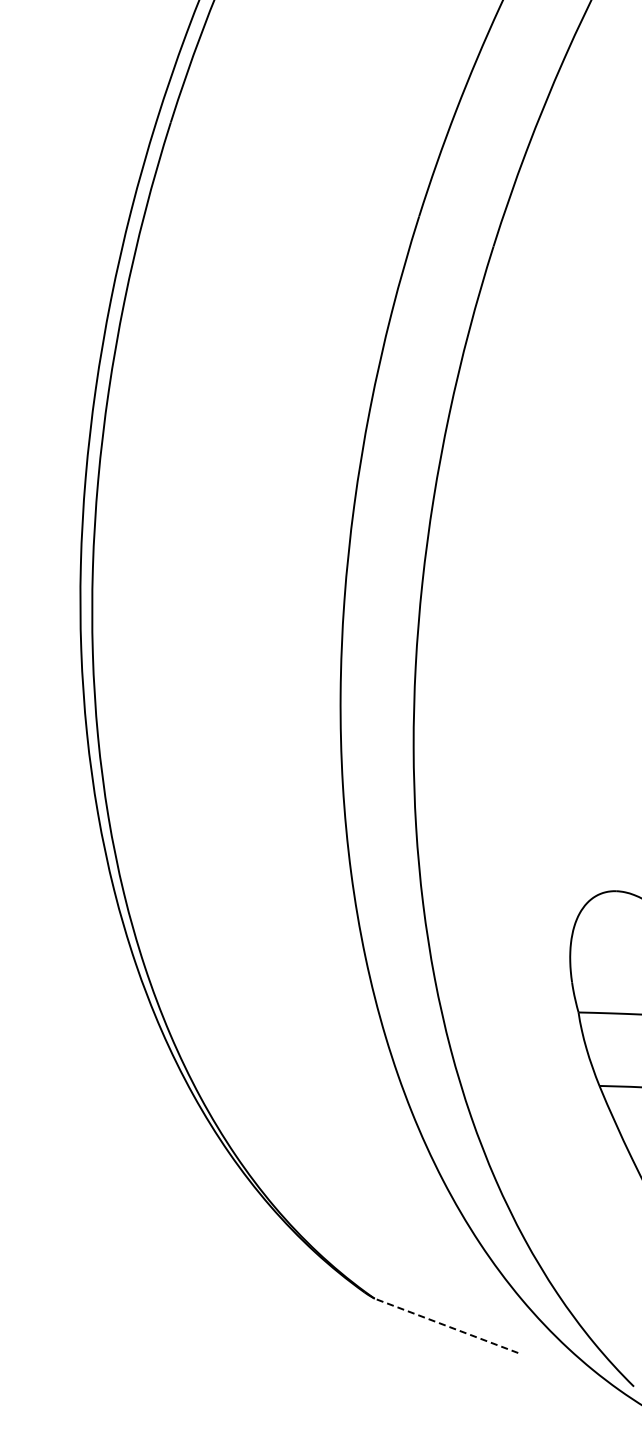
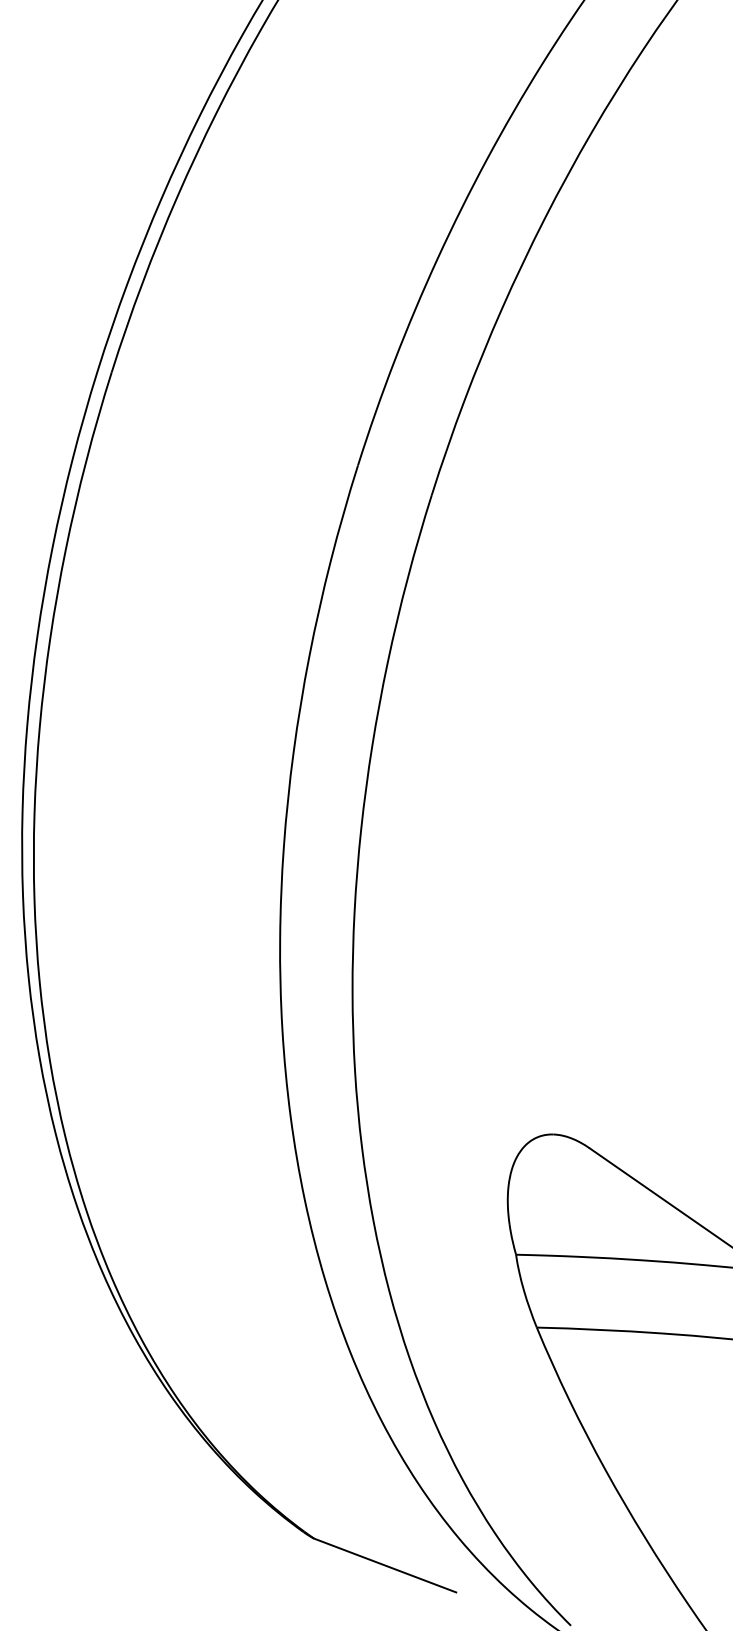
line: (445, 1325) -> (384, 1565), dashed -> solid

